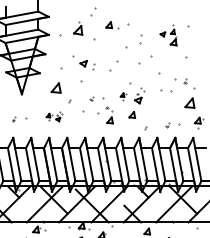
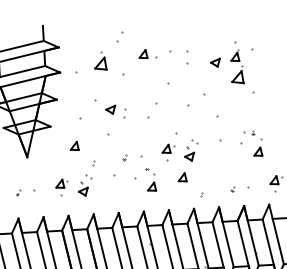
part: (168, 34) -> (226, 62), size x1.43
part: (140, 39) -> (187, 57), moved
part: (56, 88) -> (74, 146), size x0.62
part: (183, 93) -> (252, 143), size x0.62
part: (123, 96) -> (168, 152), size x1.67
part: (54, 116) -> (74, 185), size x1.67

